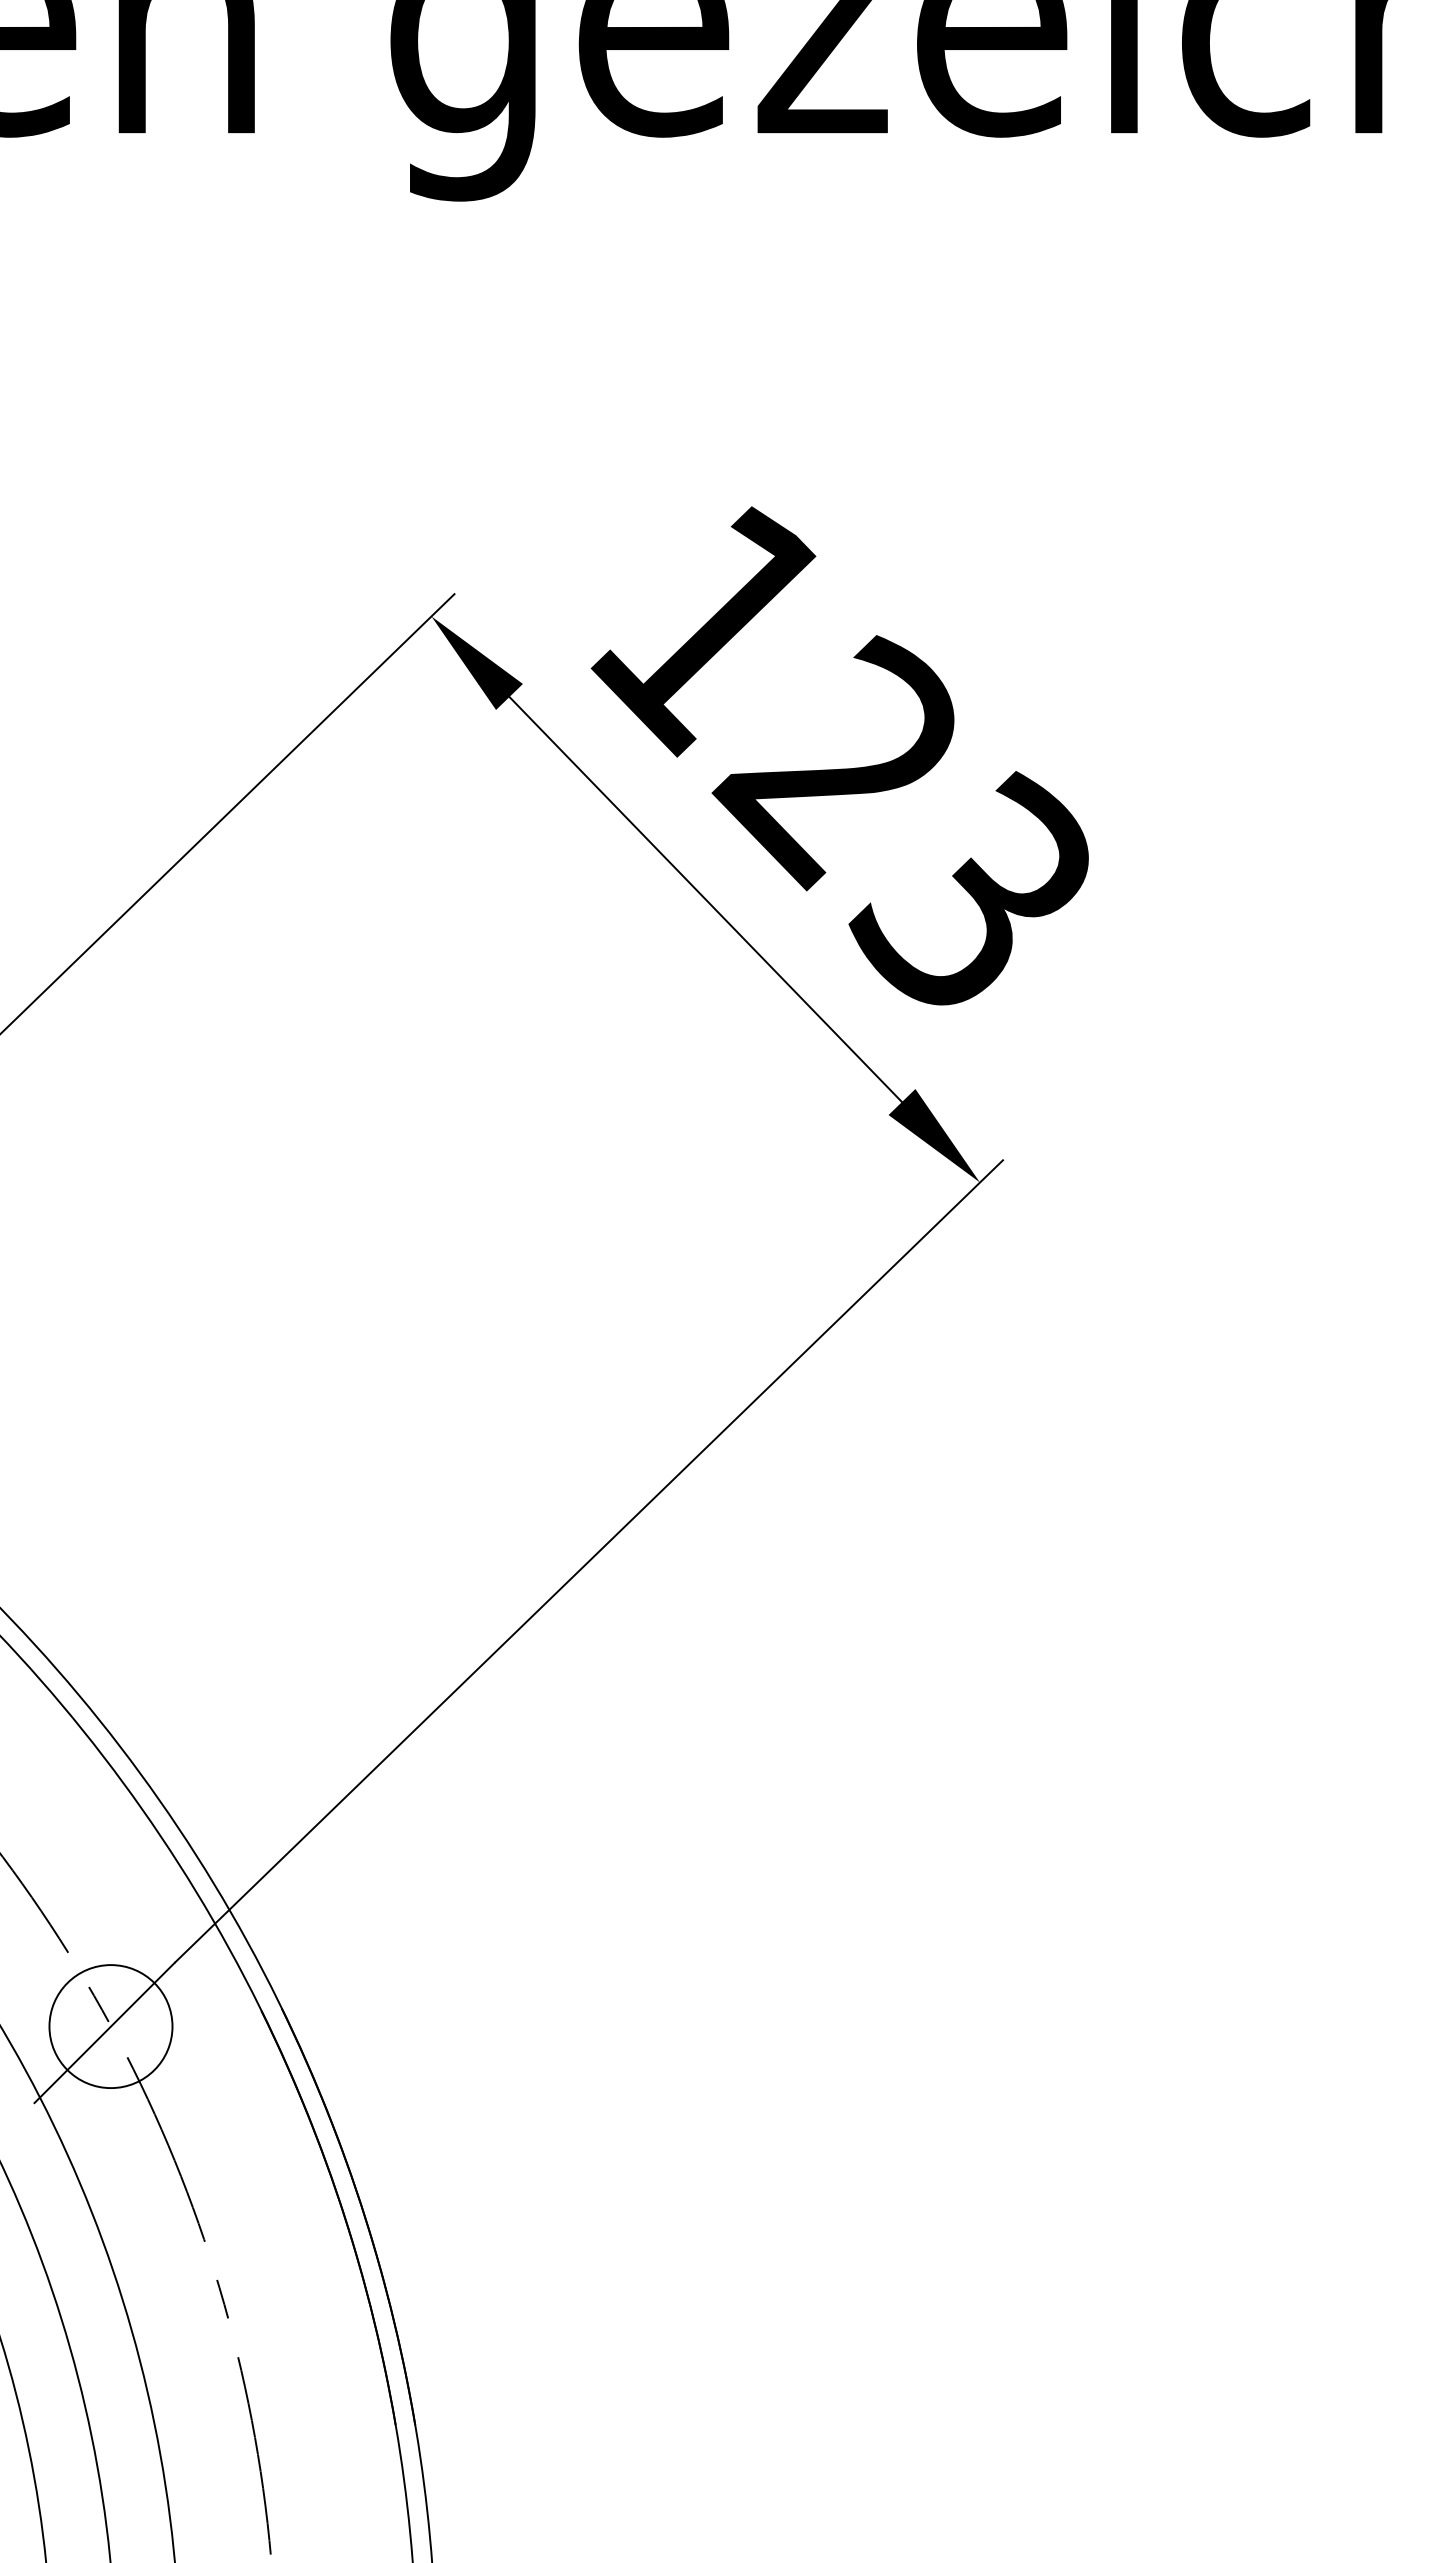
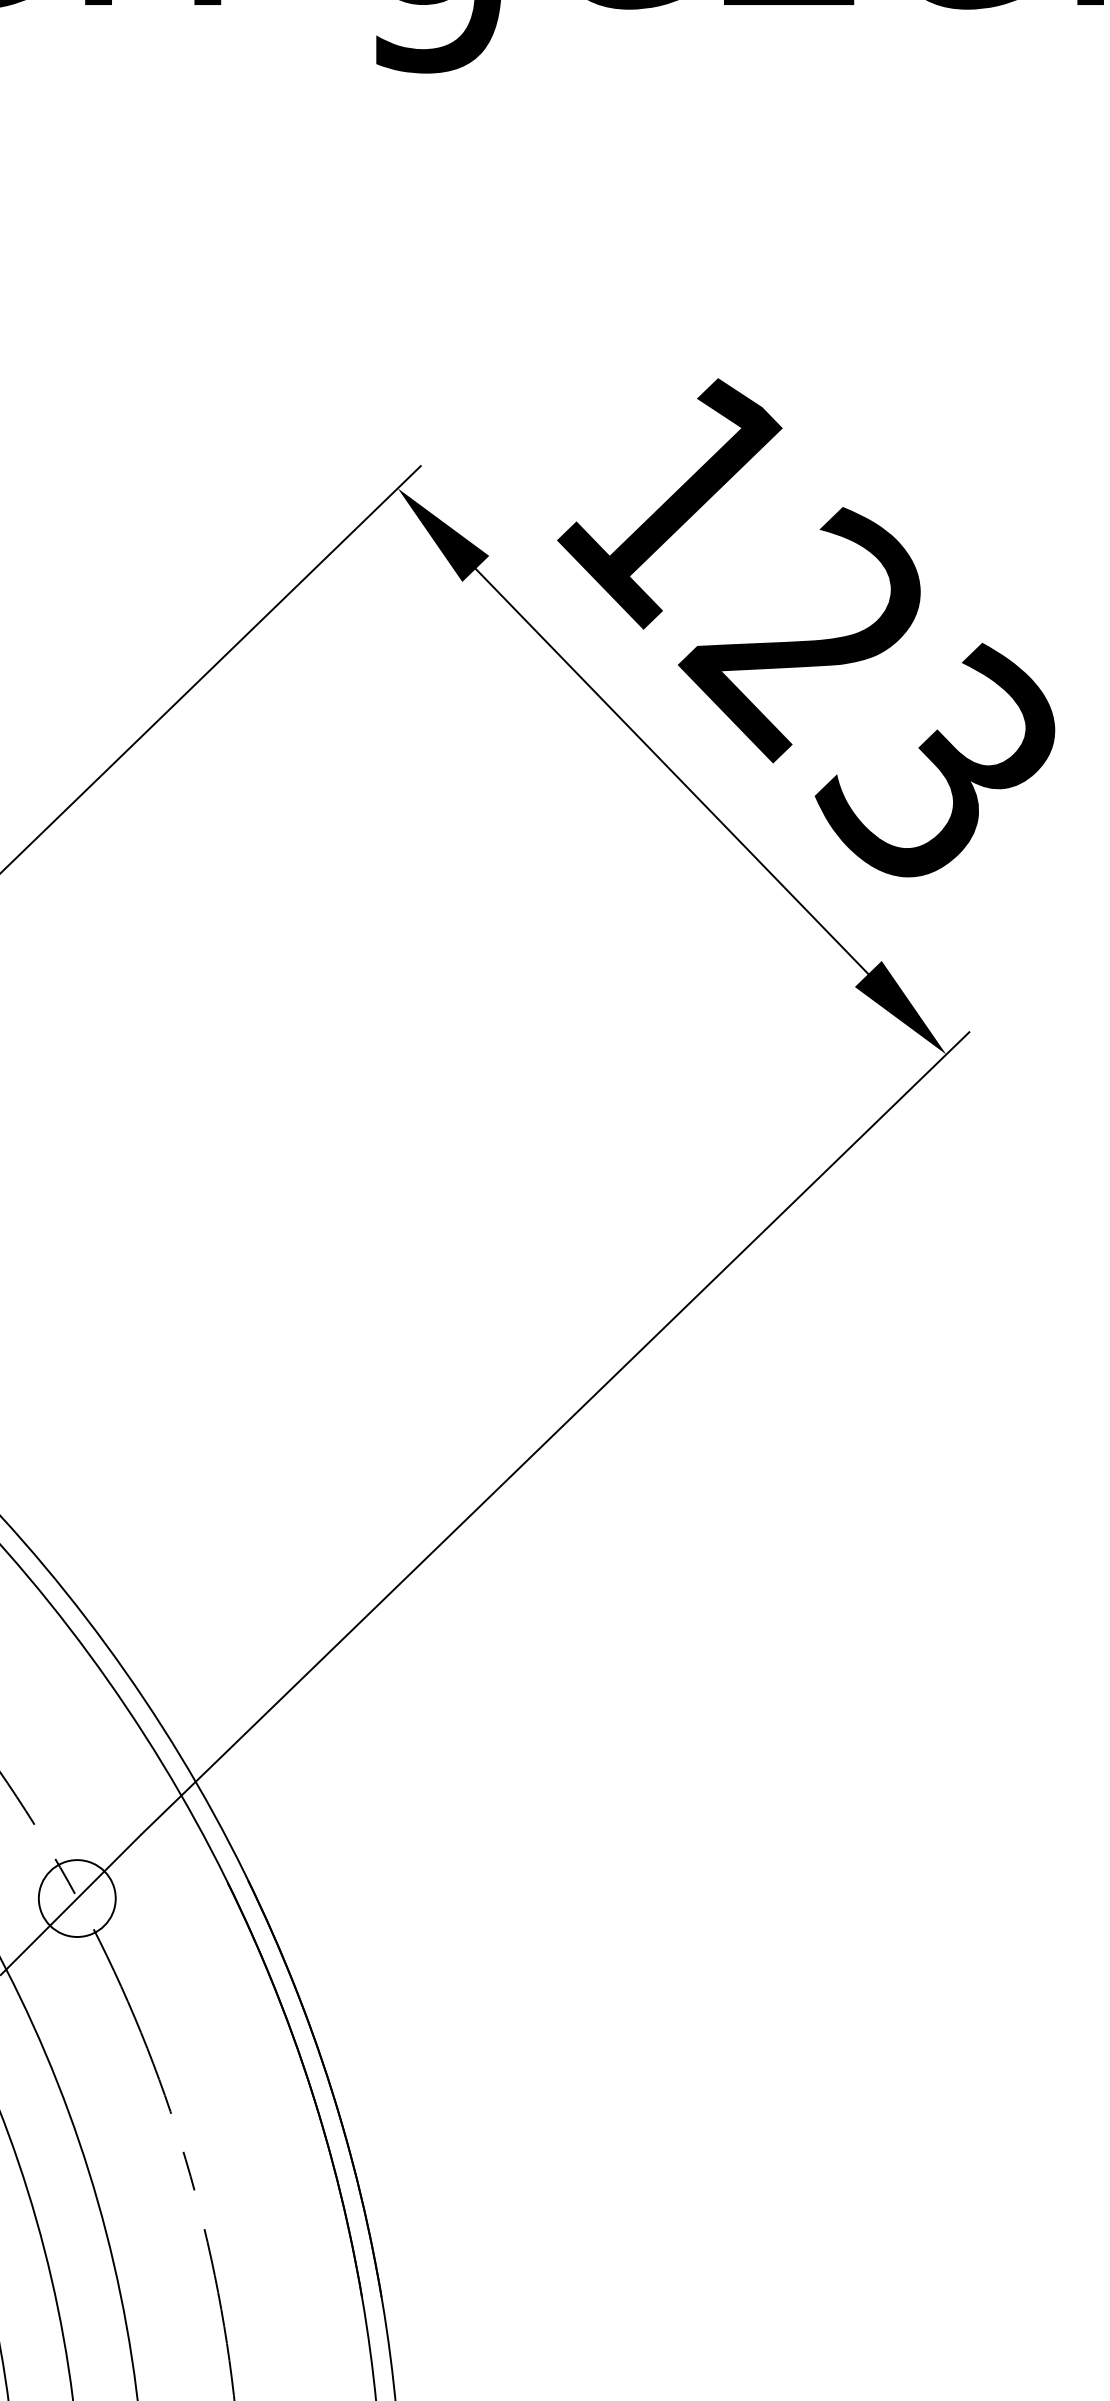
circle: (110, 2026) -> (76, 1898), size x0.62

